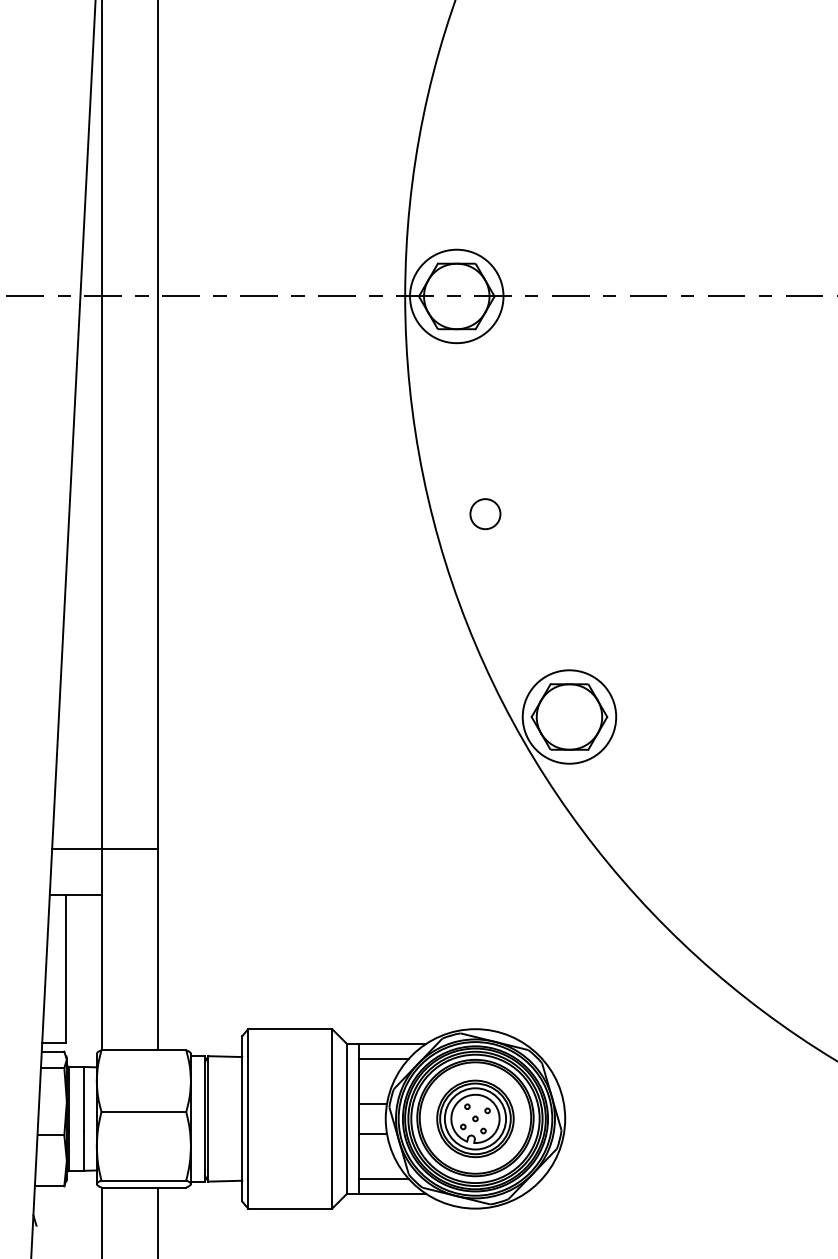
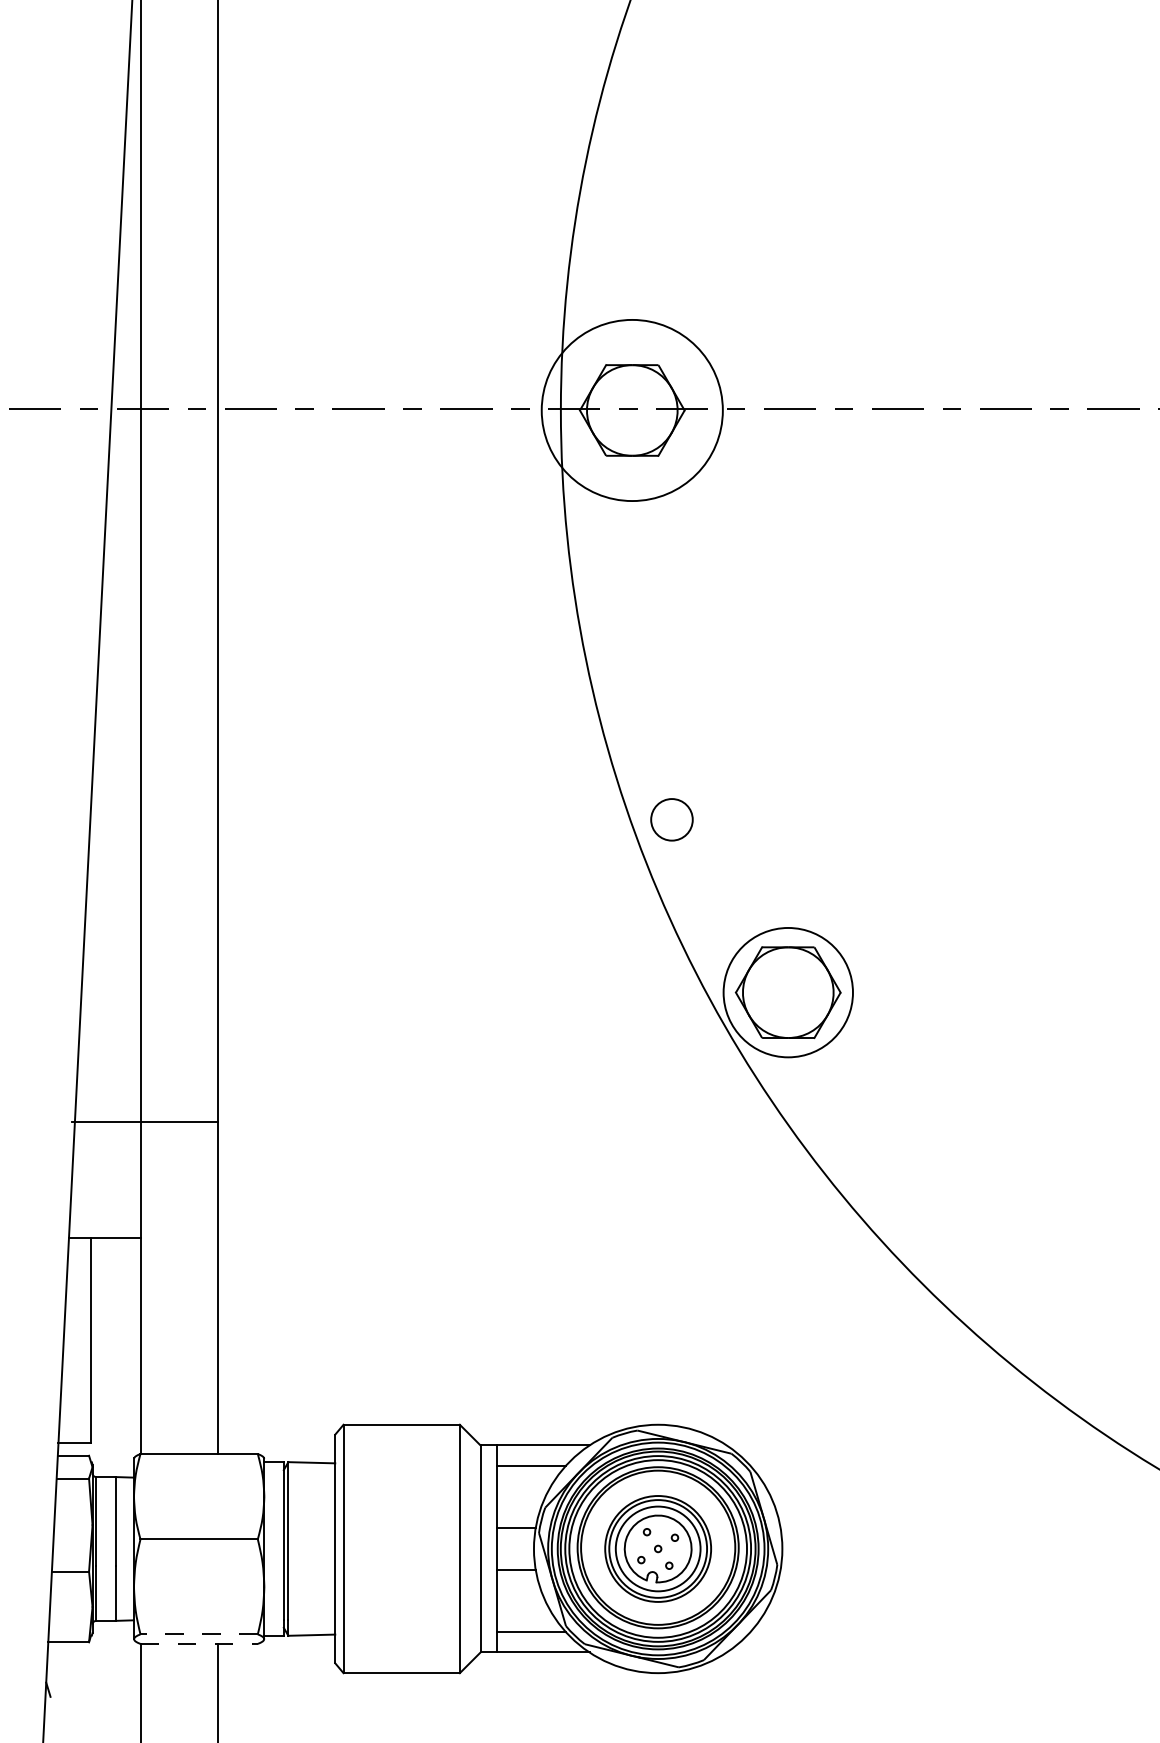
circle: (456, 296) -> (631, 410), size x1.4
circle: (485, 513) -> (671, 819), moved
line: (105, 849) -> (145, 1122), moved
line: (144, 1180) -> (199, 1634), solid -> dashed
line: (144, 1187) -> (199, 1643), solid -> dashed

